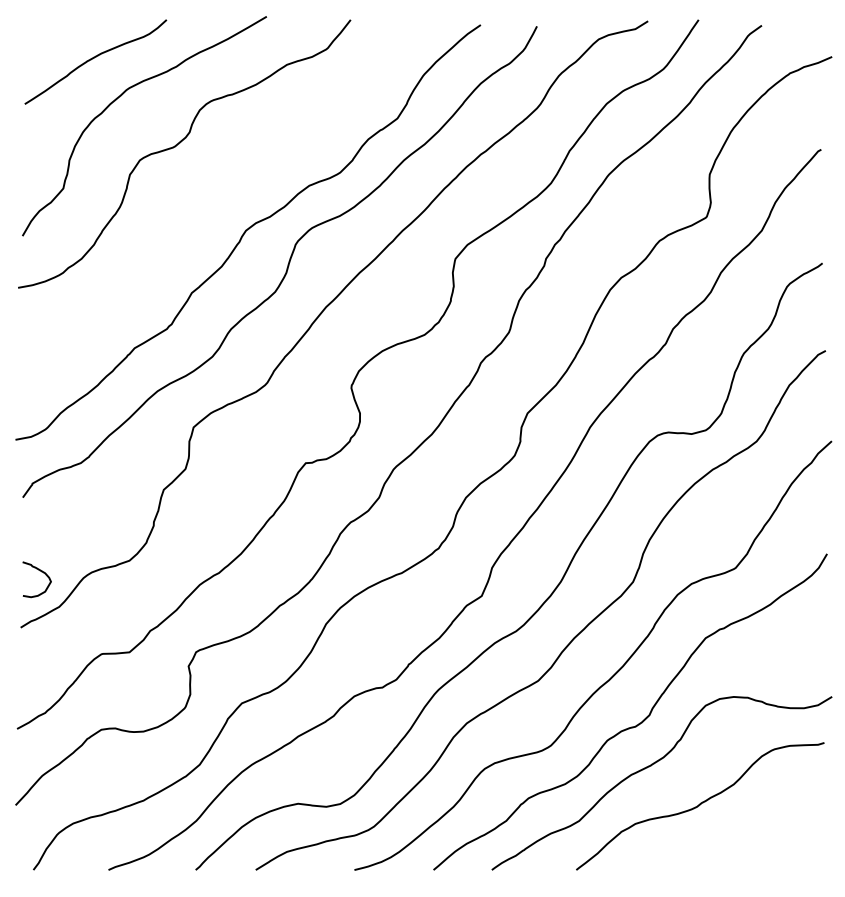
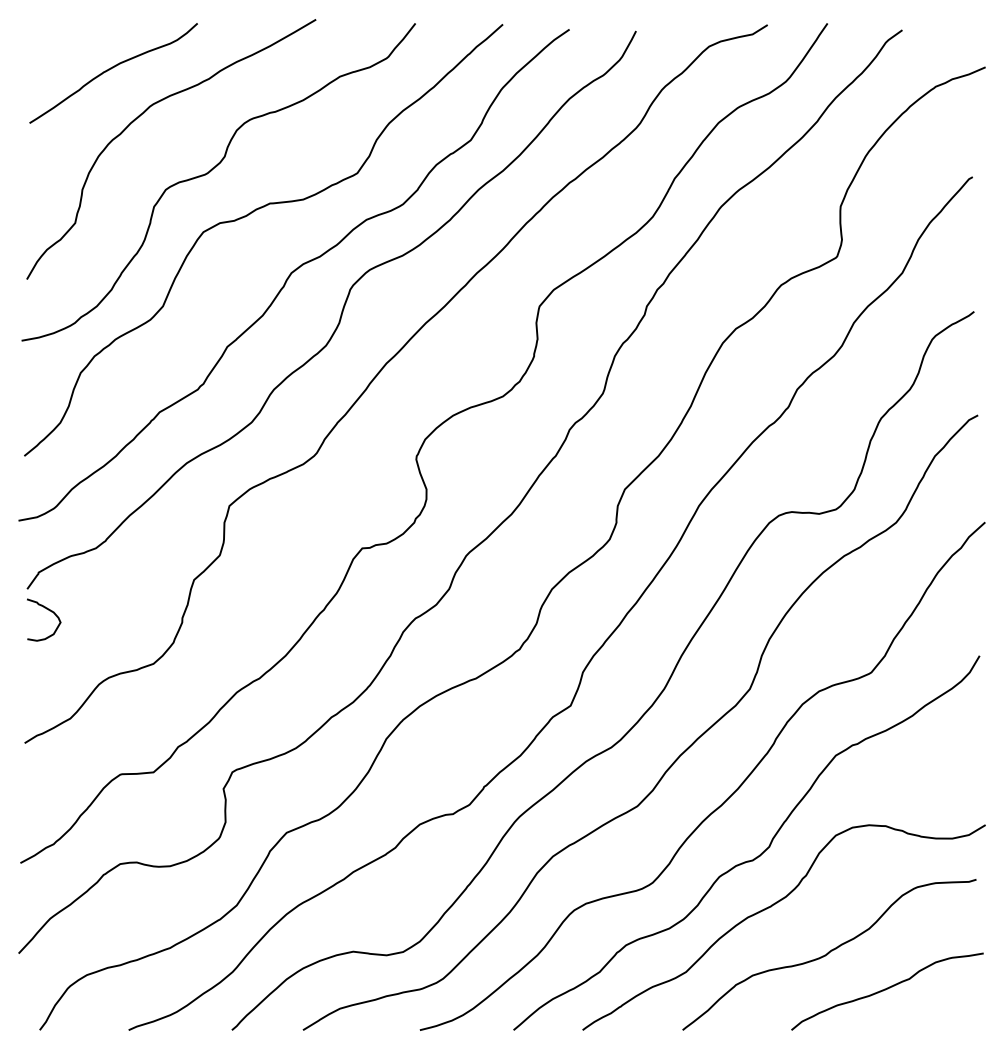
curve: (208, 183) -> (247, 217), added
curve: (41, 572) -> (49, 611), moved
curve: (748, 836) -> (886, 990), added

